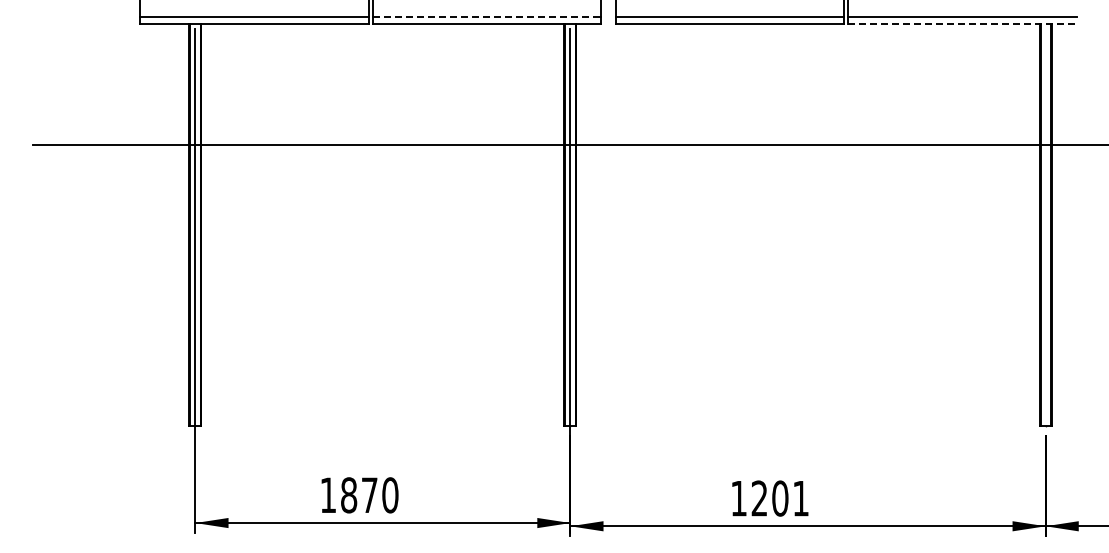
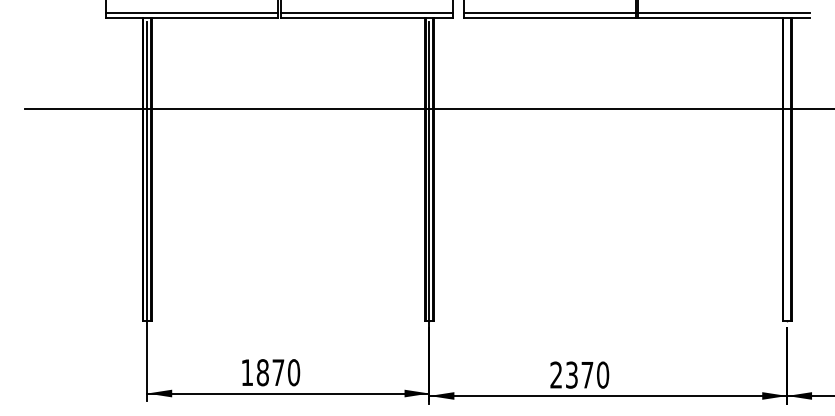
line: (487, 17) -> (367, 13), dashed -> solid
line: (962, 24) -> (724, 18), dashed -> solid
text: (770, 498) -> (580, 375), 1201 -> 2370

